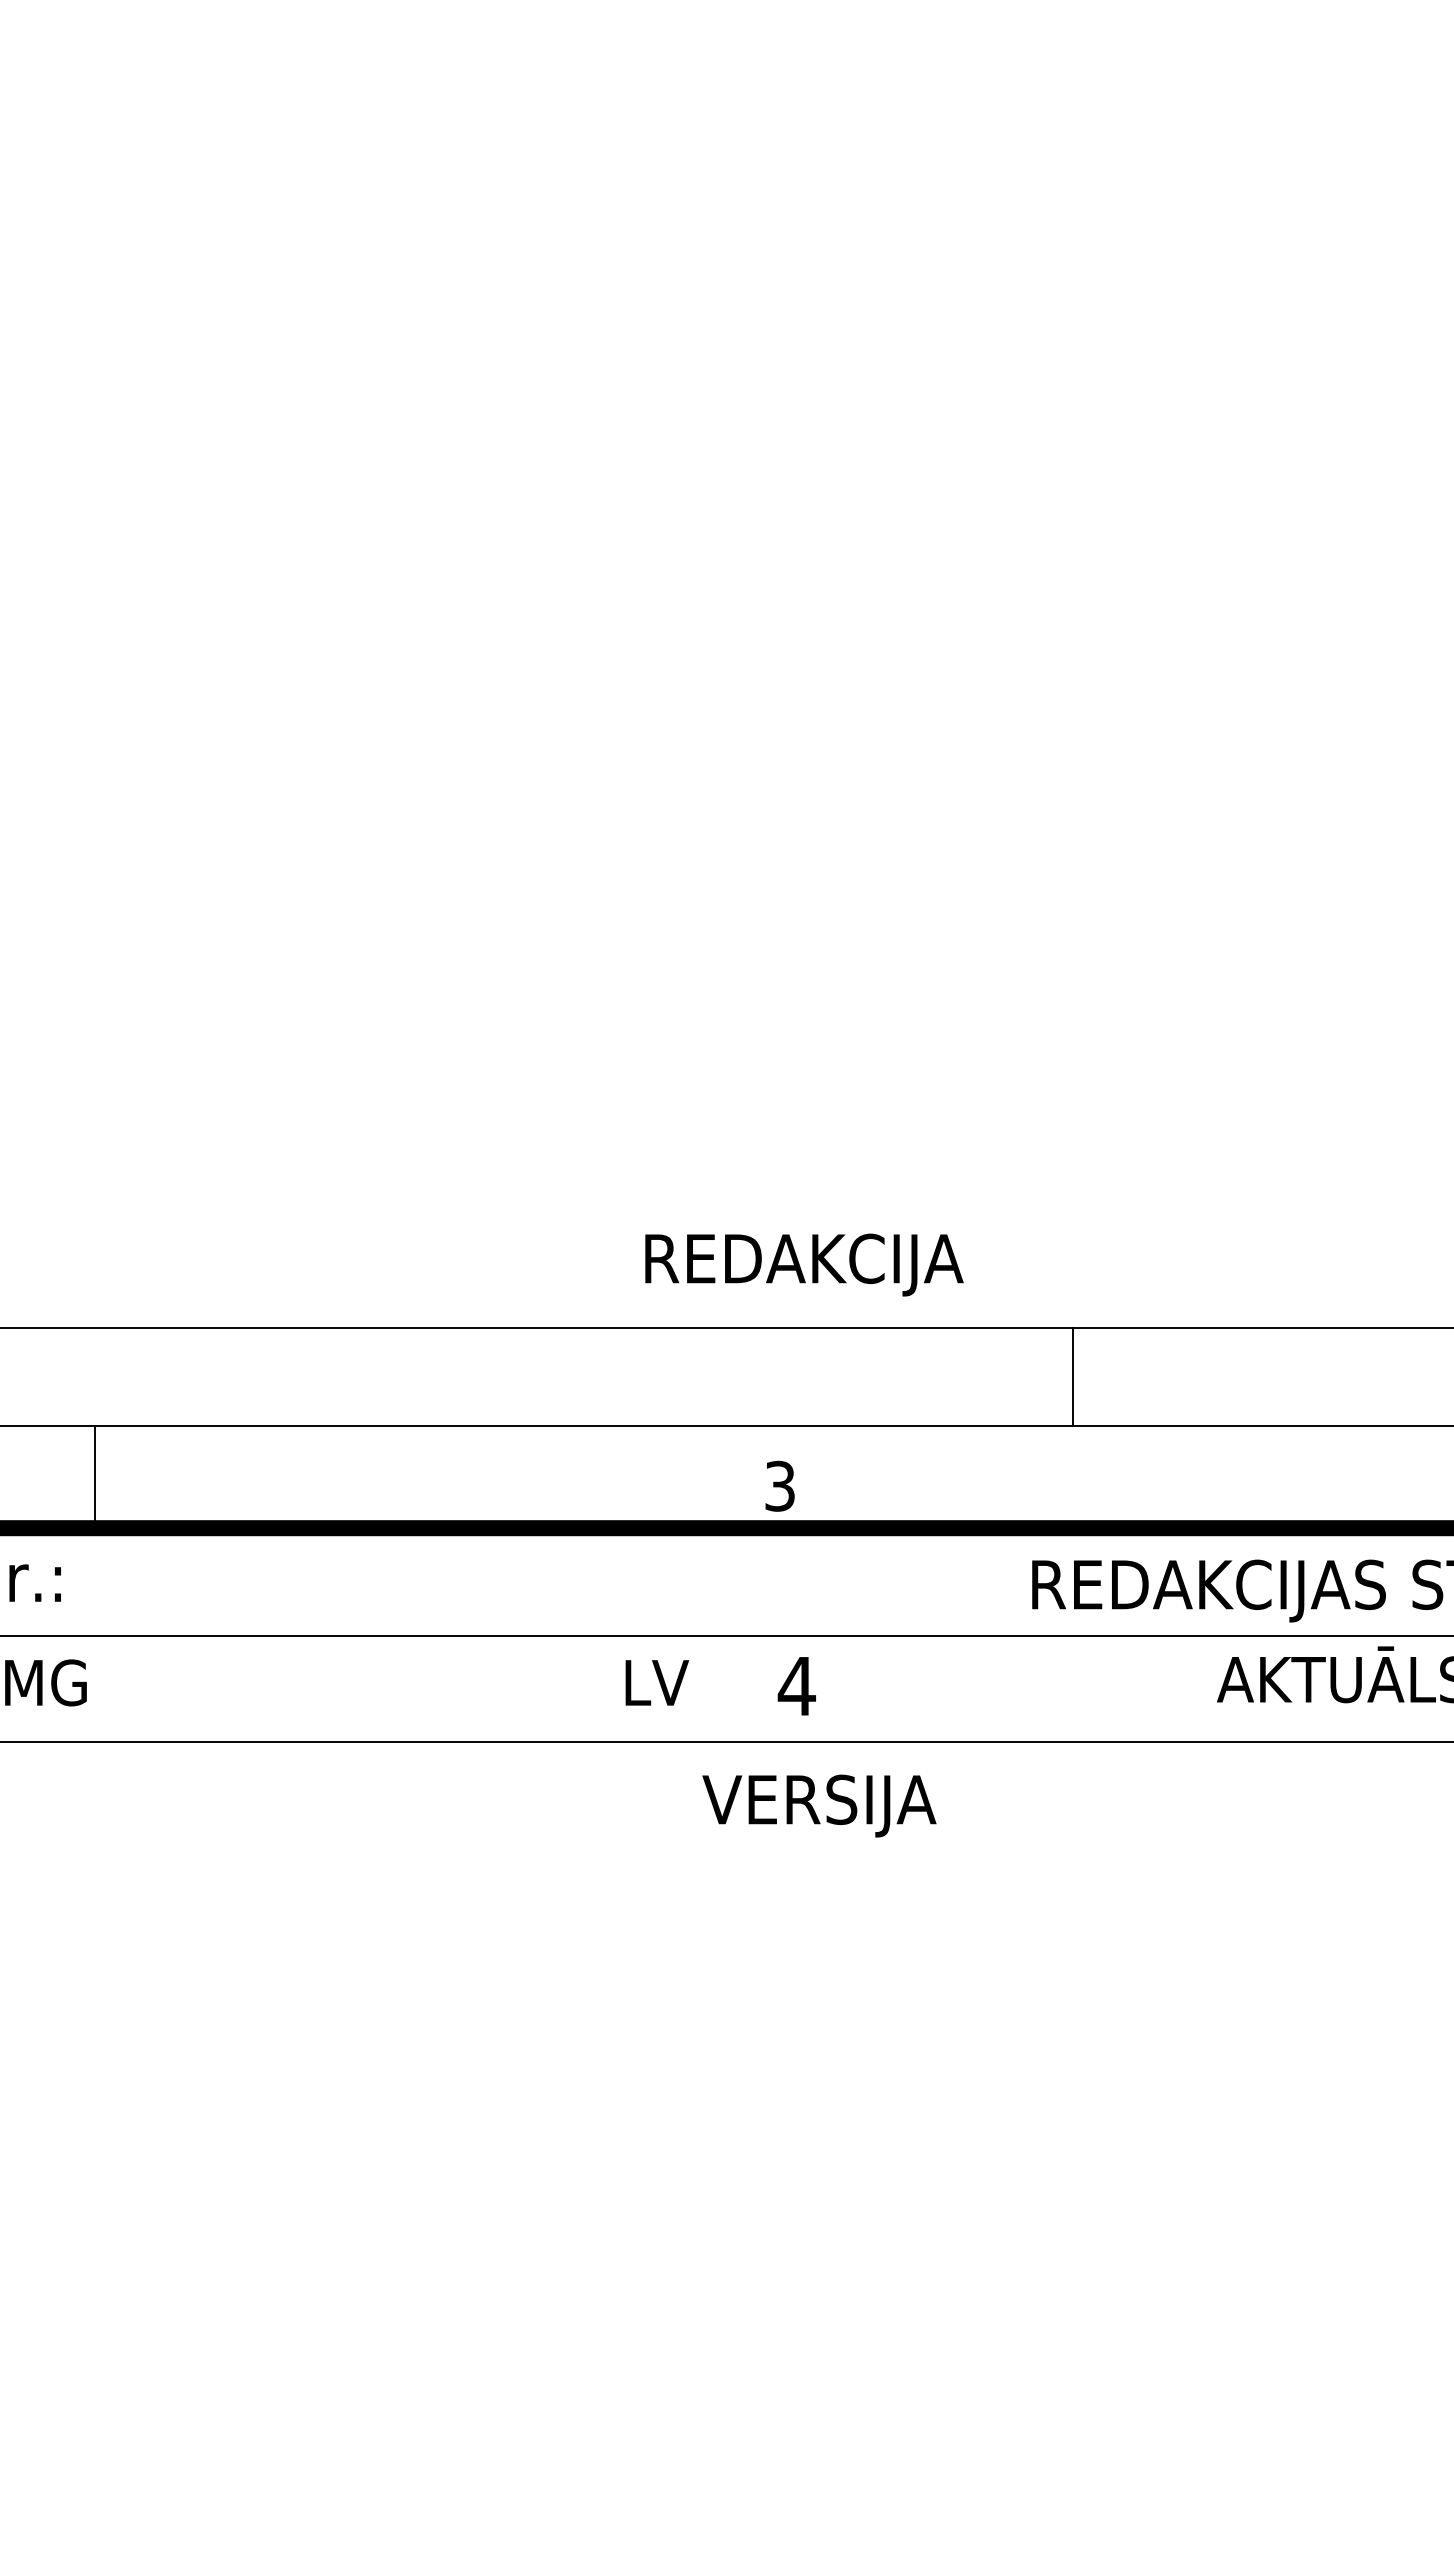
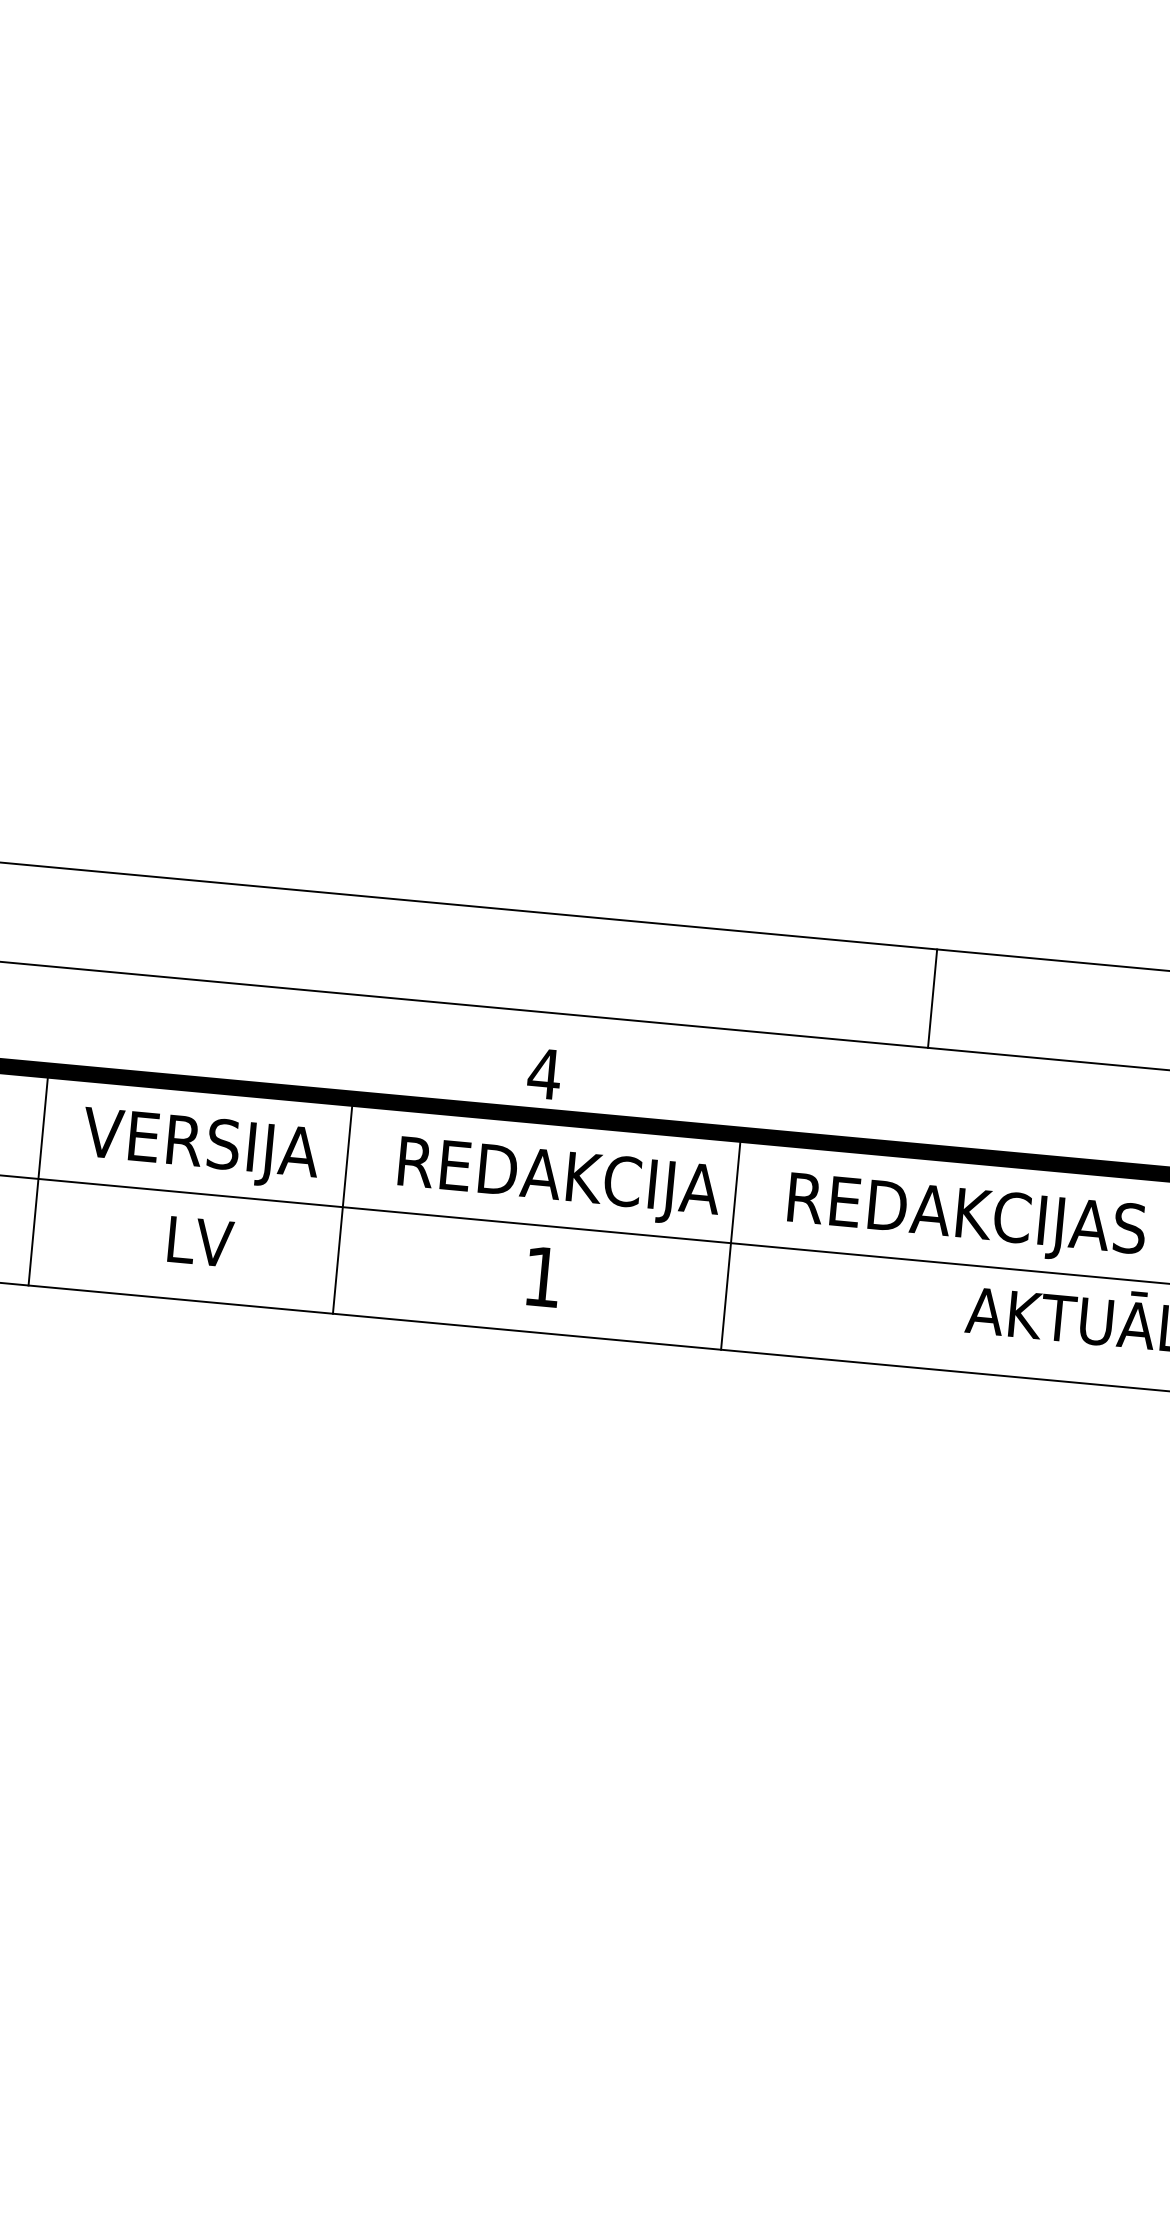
text: (804, 1264) -> (559, 1181), moved
line: (1073, 1376) -> (932, 998), moved
text: (780, 1485) -> (544, 1073), 3 -> 4
line: (291, 1634) -> (38, 1177), added
line: (593, 1634) -> (342, 1205), added
line: (979, 1634) -> (731, 1241), added
text: (657, 1682) -> (201, 1241), moved
text: (796, 1686) -> (542, 1277), 4 -> 1
text: (819, 1805) -> (200, 1147), moved

